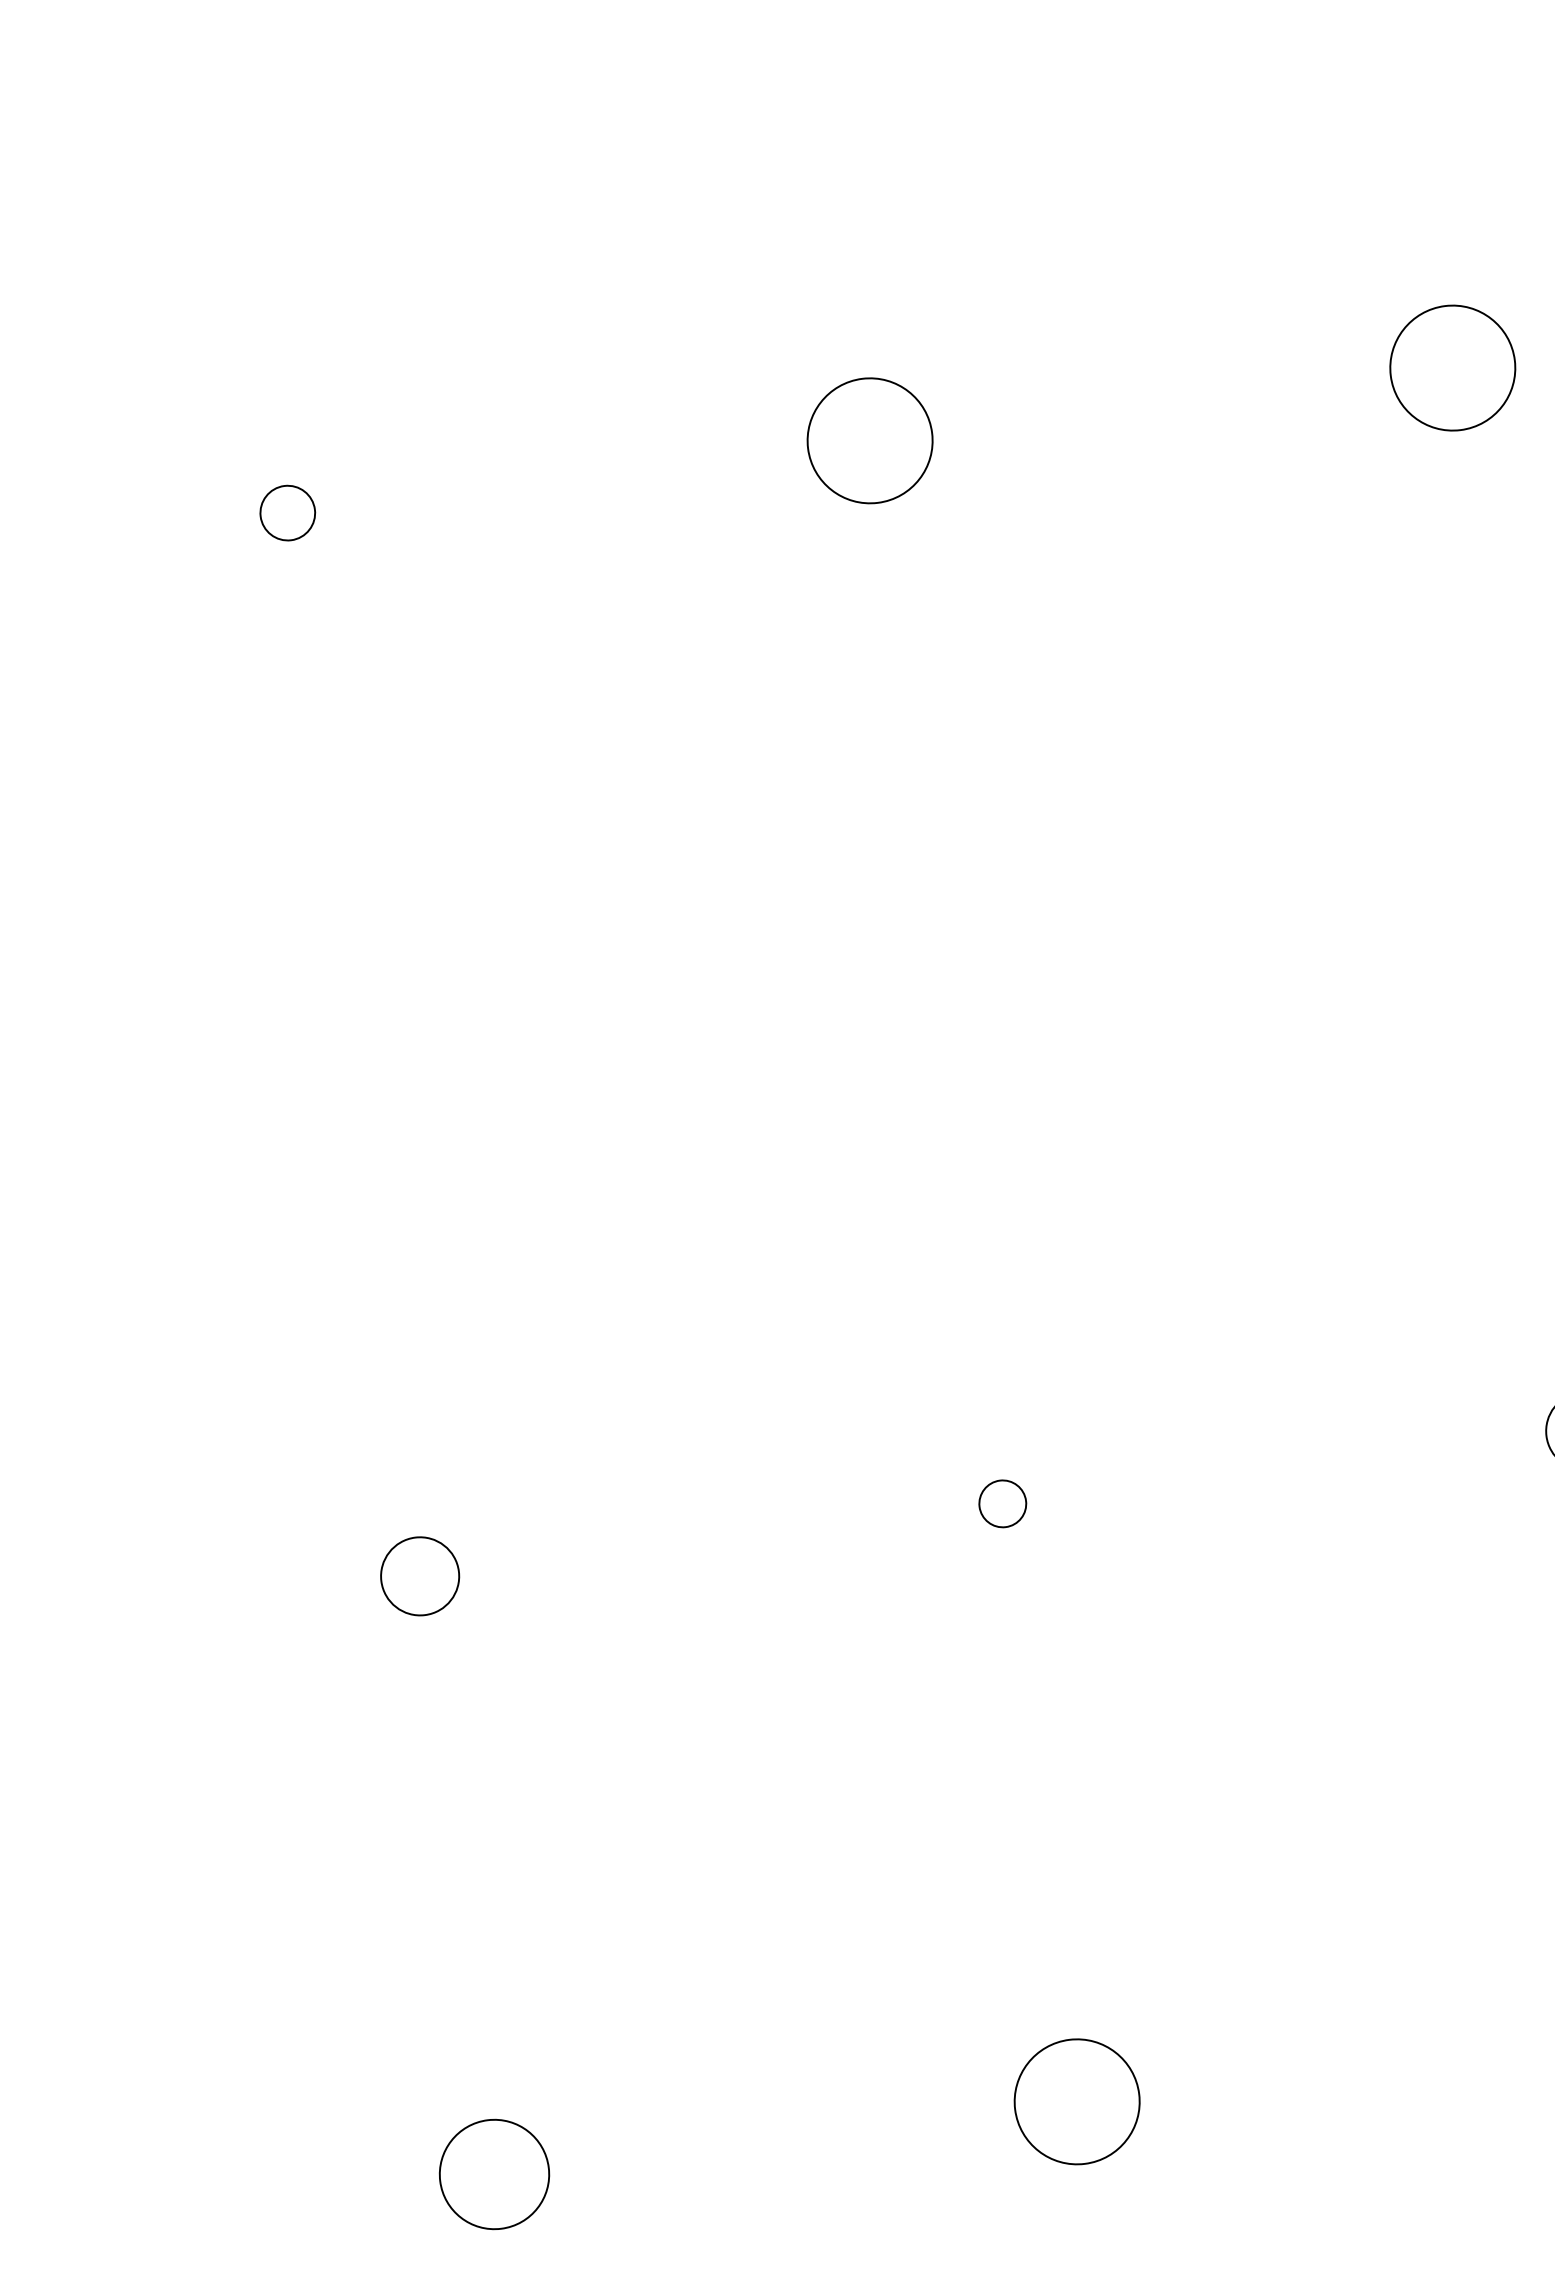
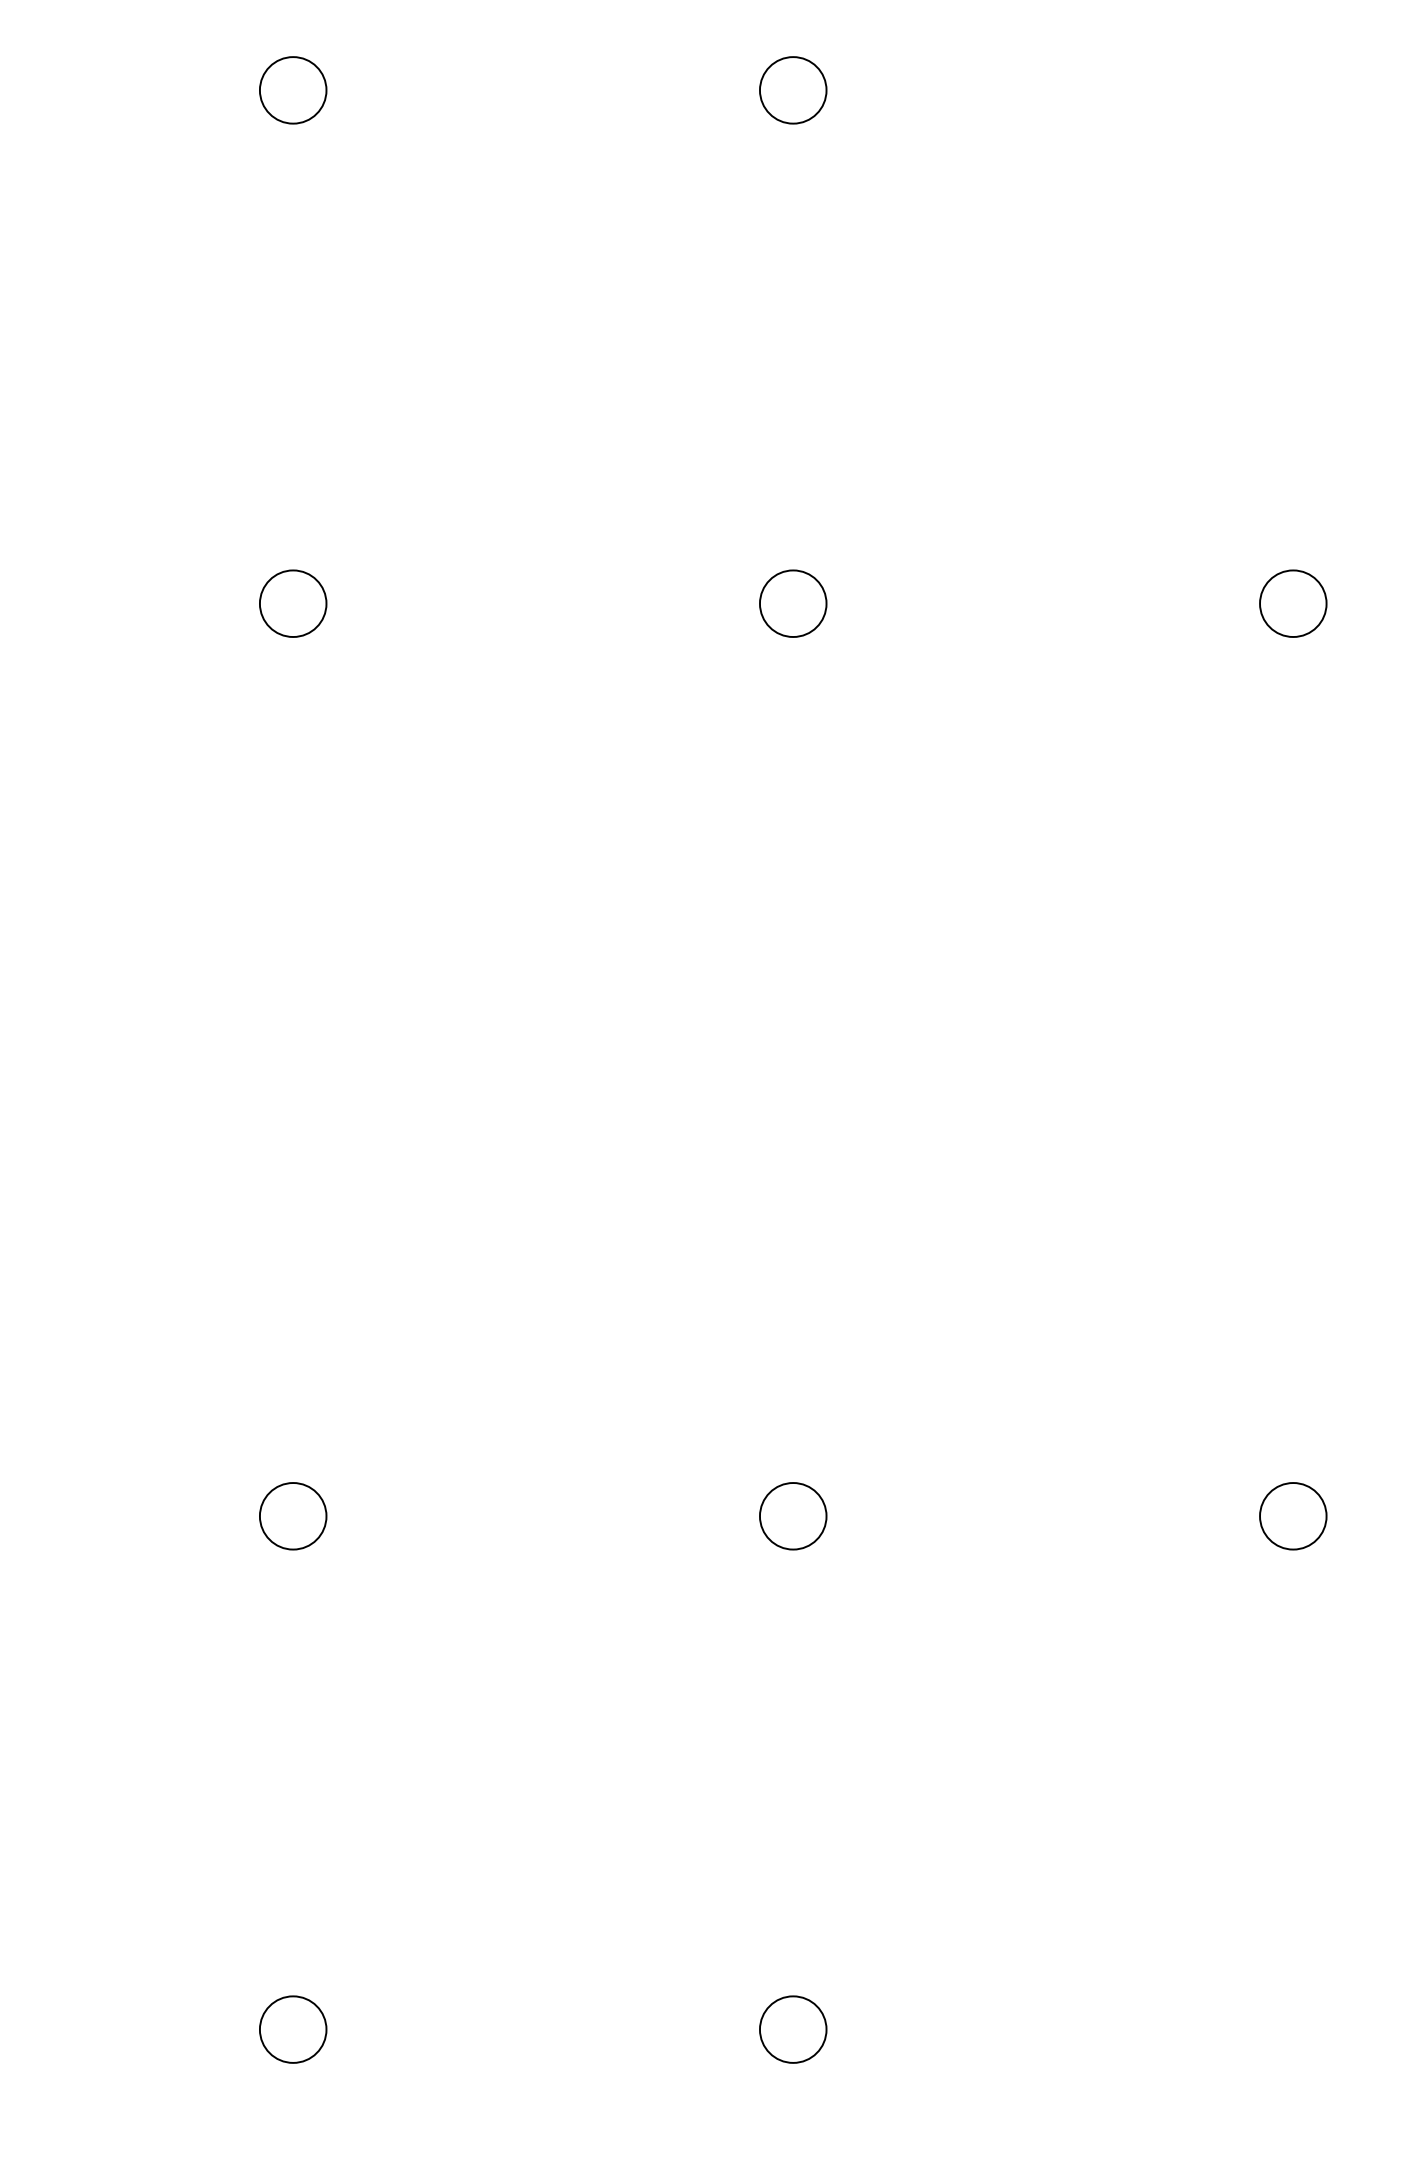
circle: (1453, 367) -> (1293, 603), size x0.62
circle: (870, 440) -> (793, 603), size x0.62
circle: (288, 512) -> (293, 603), size x1.43
circle: (1003, 1504) -> (793, 1516), size x1.67
circle: (1076, 2101) -> (792, 2029), size x0.62
circle: (494, 2174) -> (293, 2029), size x0.71

